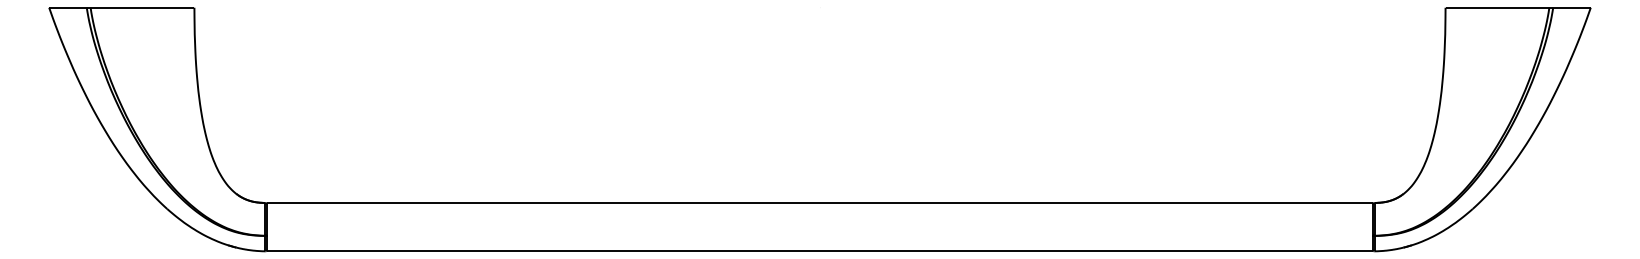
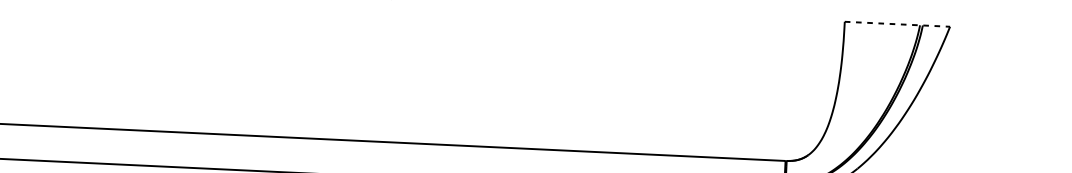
line: (1518, 7) -> (897, 24), solid -> dashed

